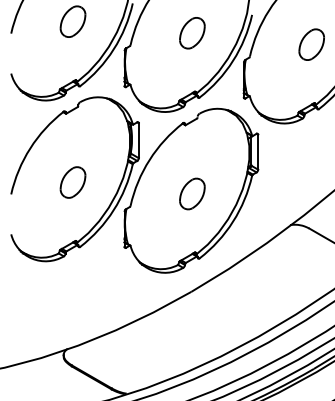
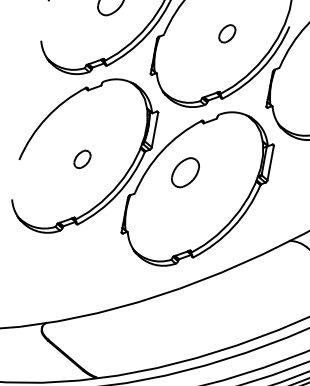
part: (192, 33) -> (227, 34), size x0.6
part: (72, 182) -> (81, 159), size x0.6
part: (192, 193) -> (185, 172), moved

